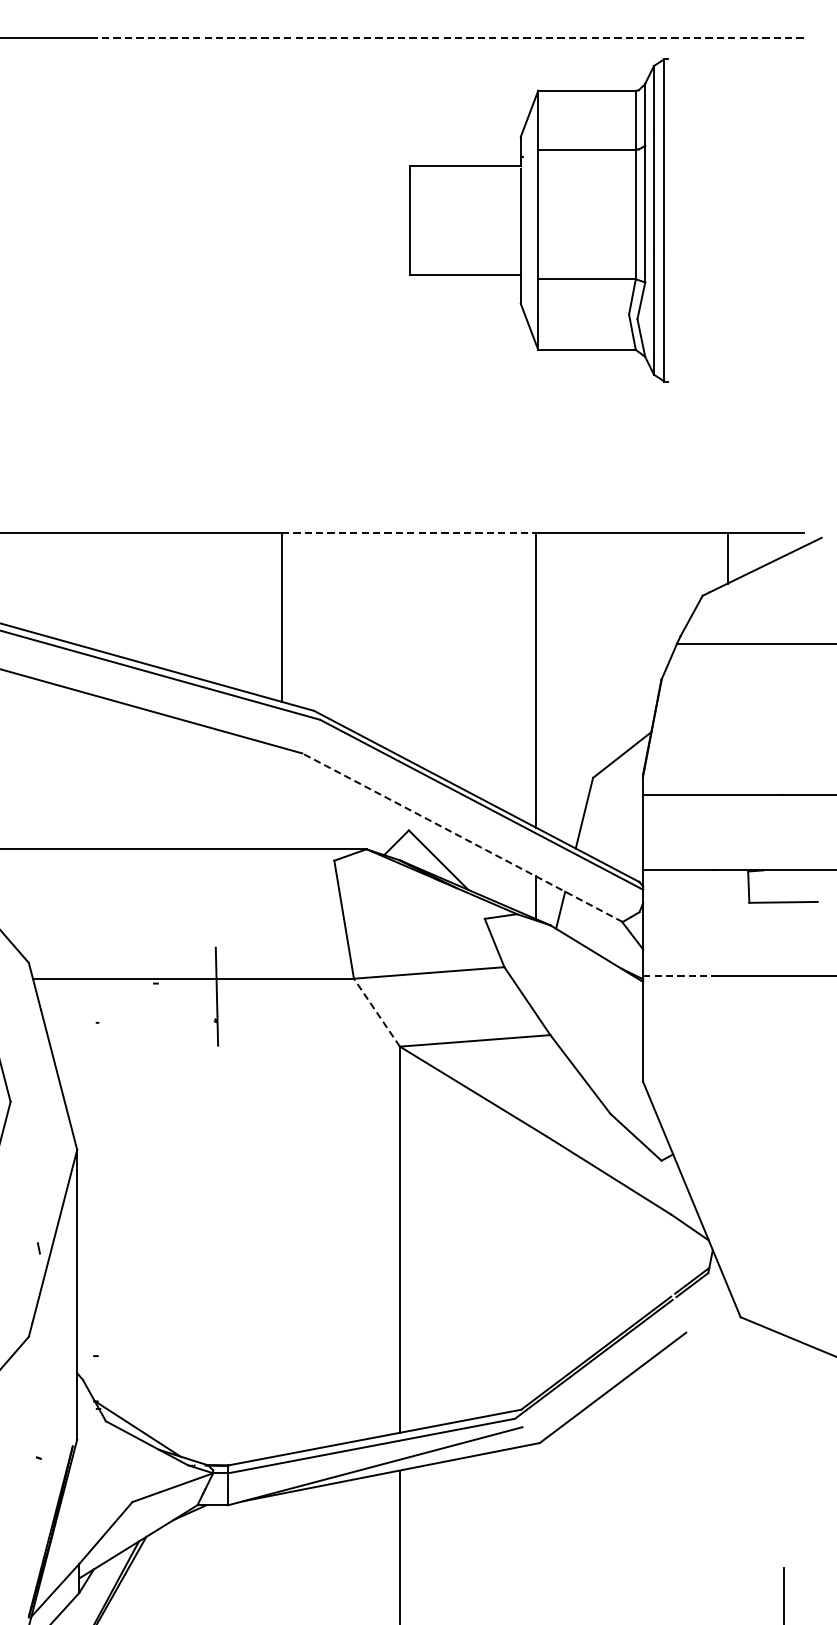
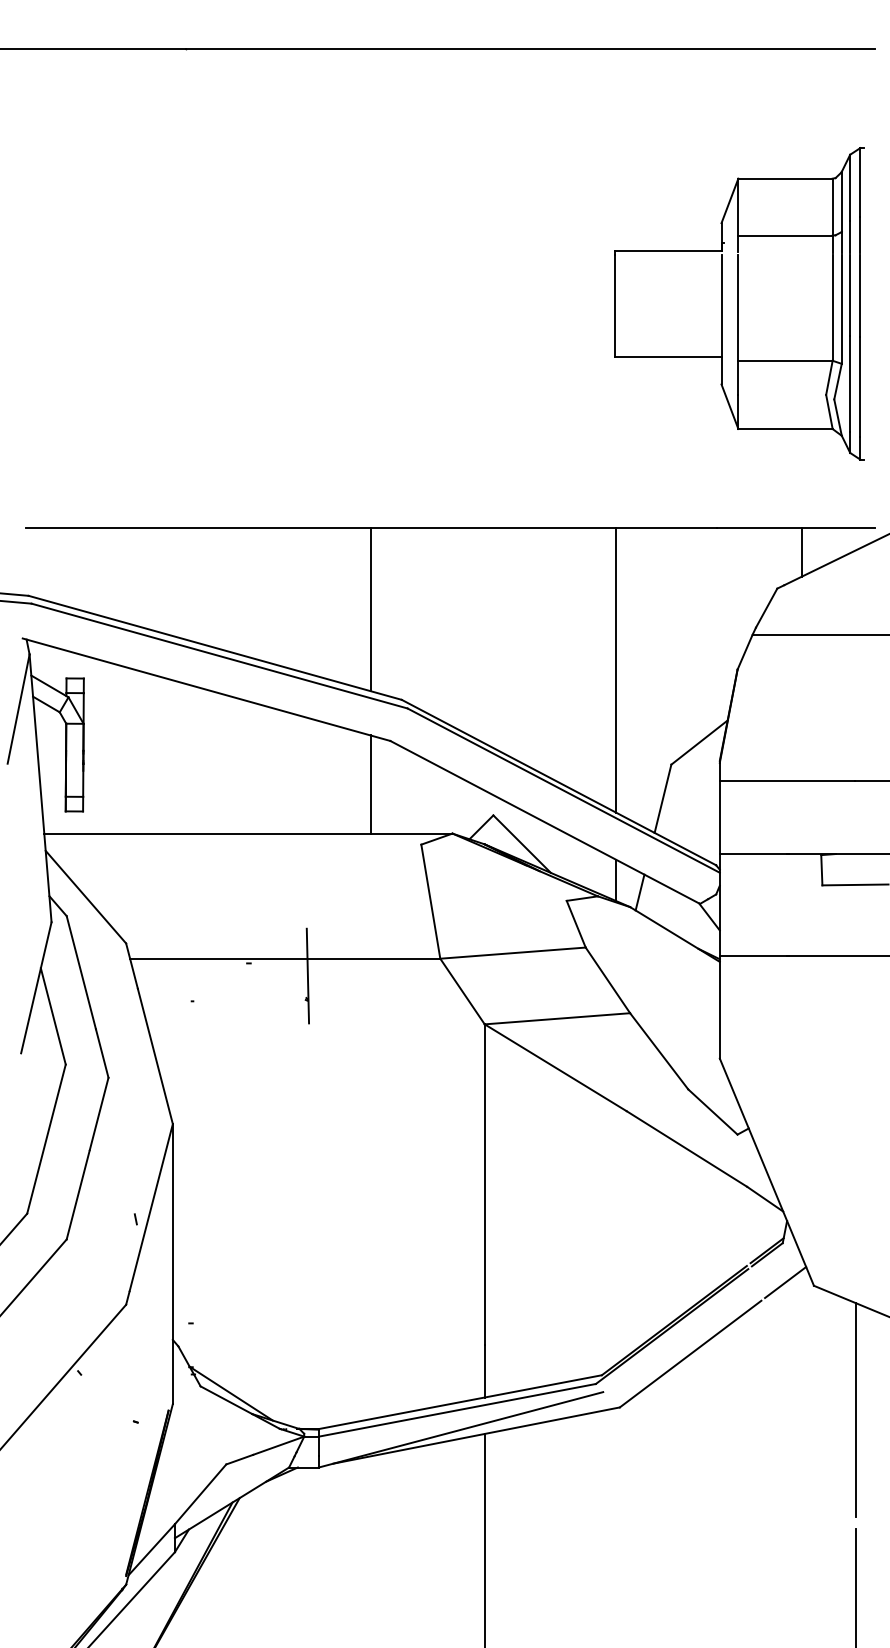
line: (447, 37) -> (530, 49), dashed -> solid
part: (539, 219) -> (739, 303), moved
line: (409, 533) -> (493, 528), dashed -> solid
line: (281, 798) -> (370, 784), added
line: (462, 837) -> (545, 822), dashed -> solid
line: (678, 976) -> (753, 956), dashed -> solid
line: (376, 1012) -> (462, 991), dashed -> solid
line: (711, 1313) -> (785, 1282), added
line: (783, 1446) -> (855, 1410), added

